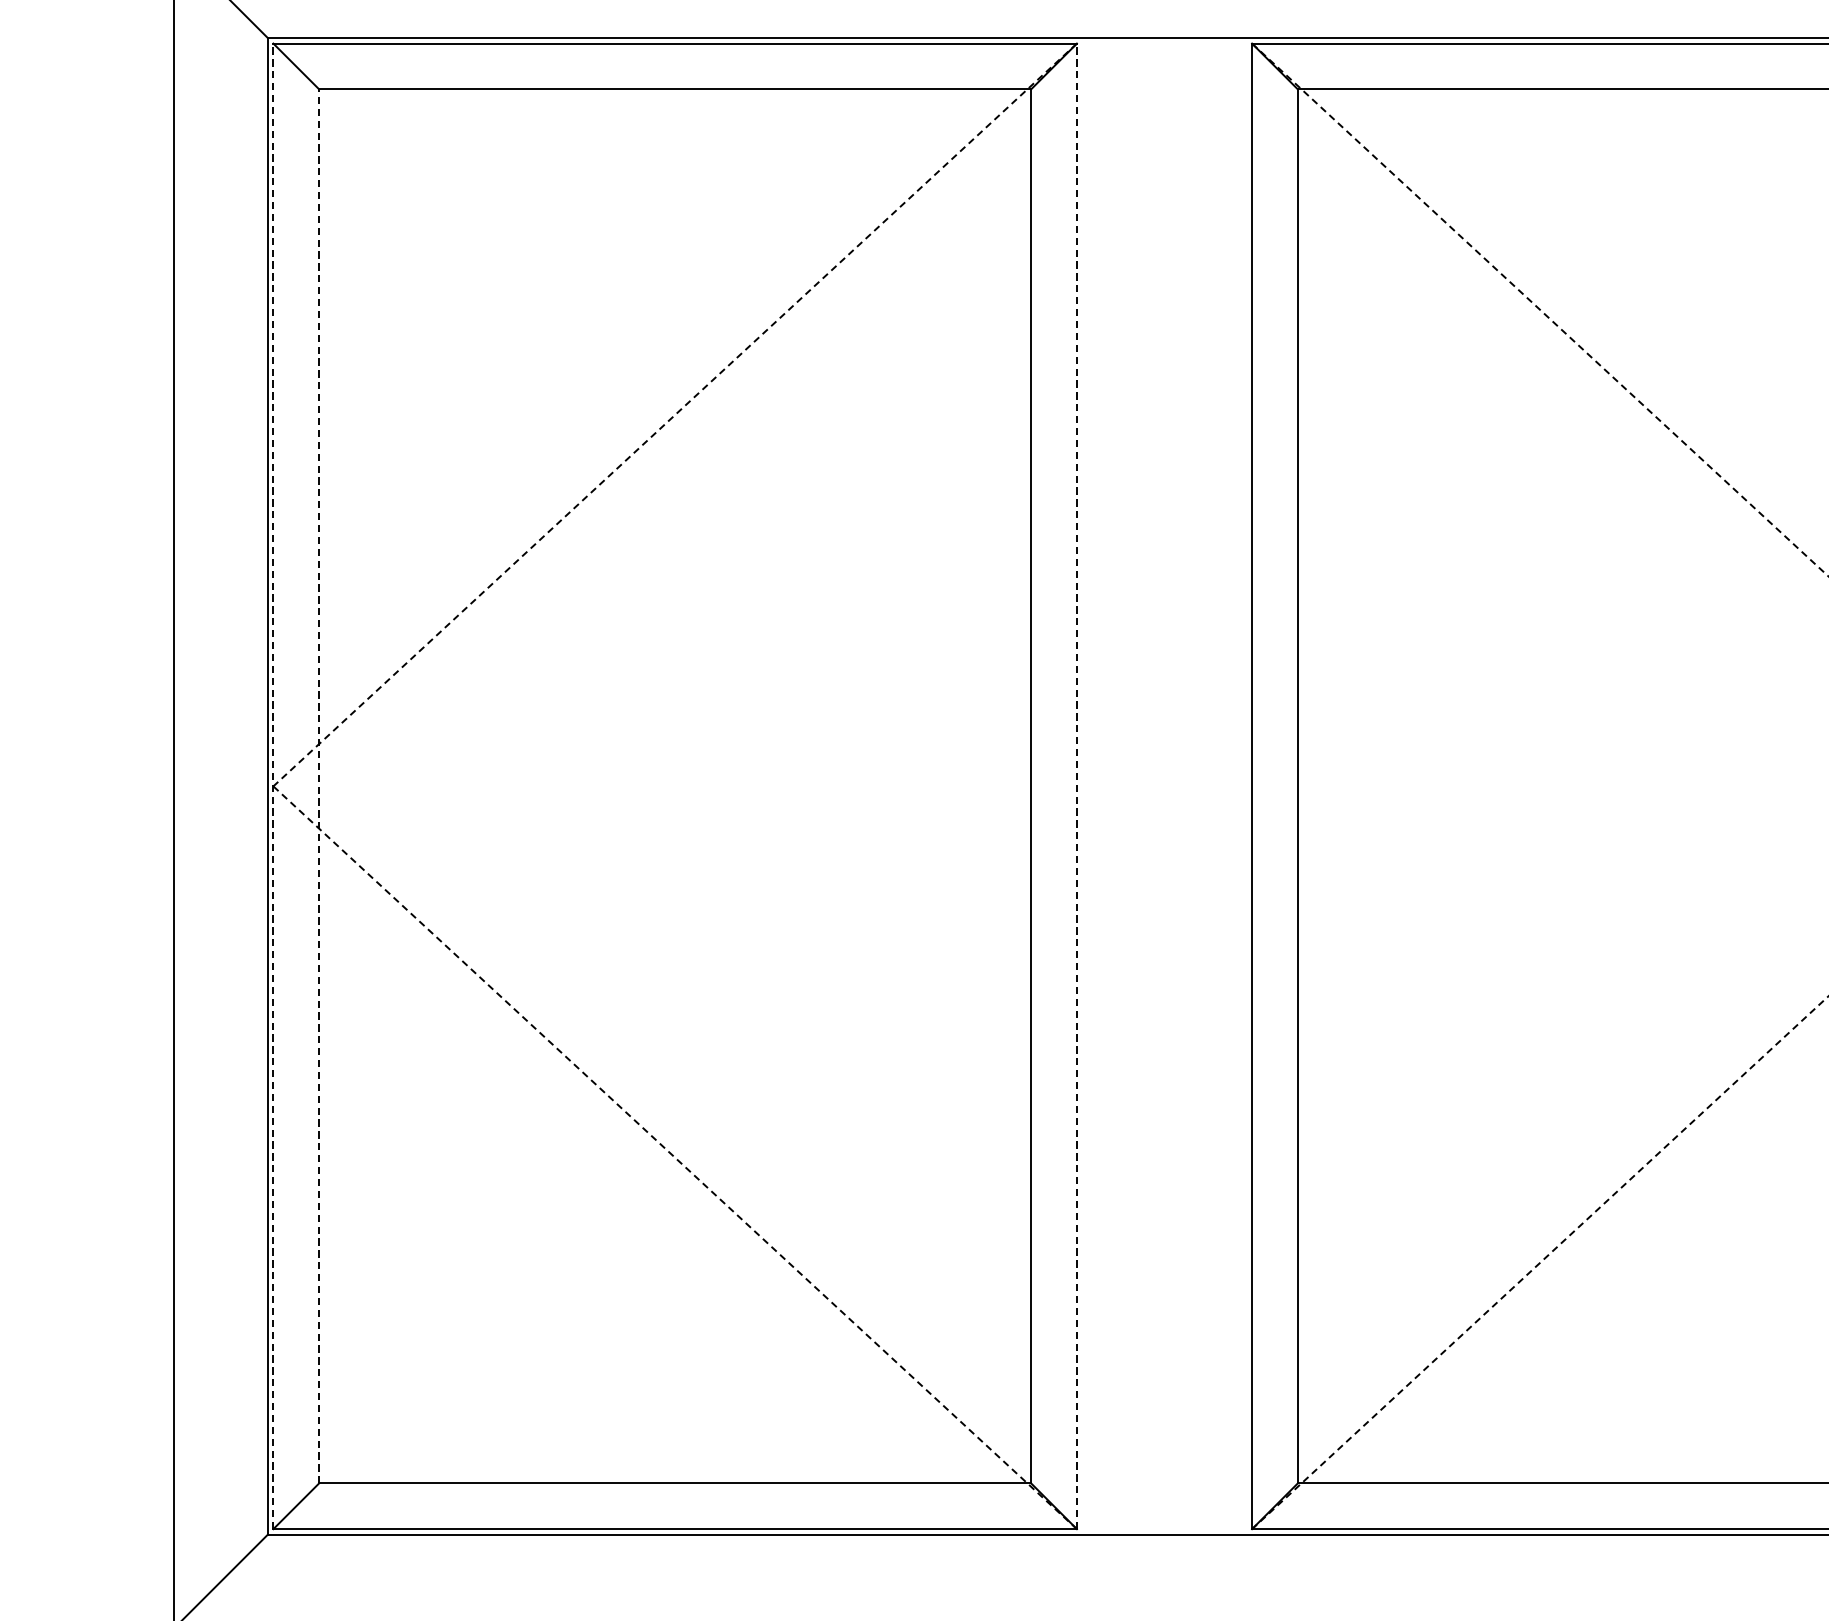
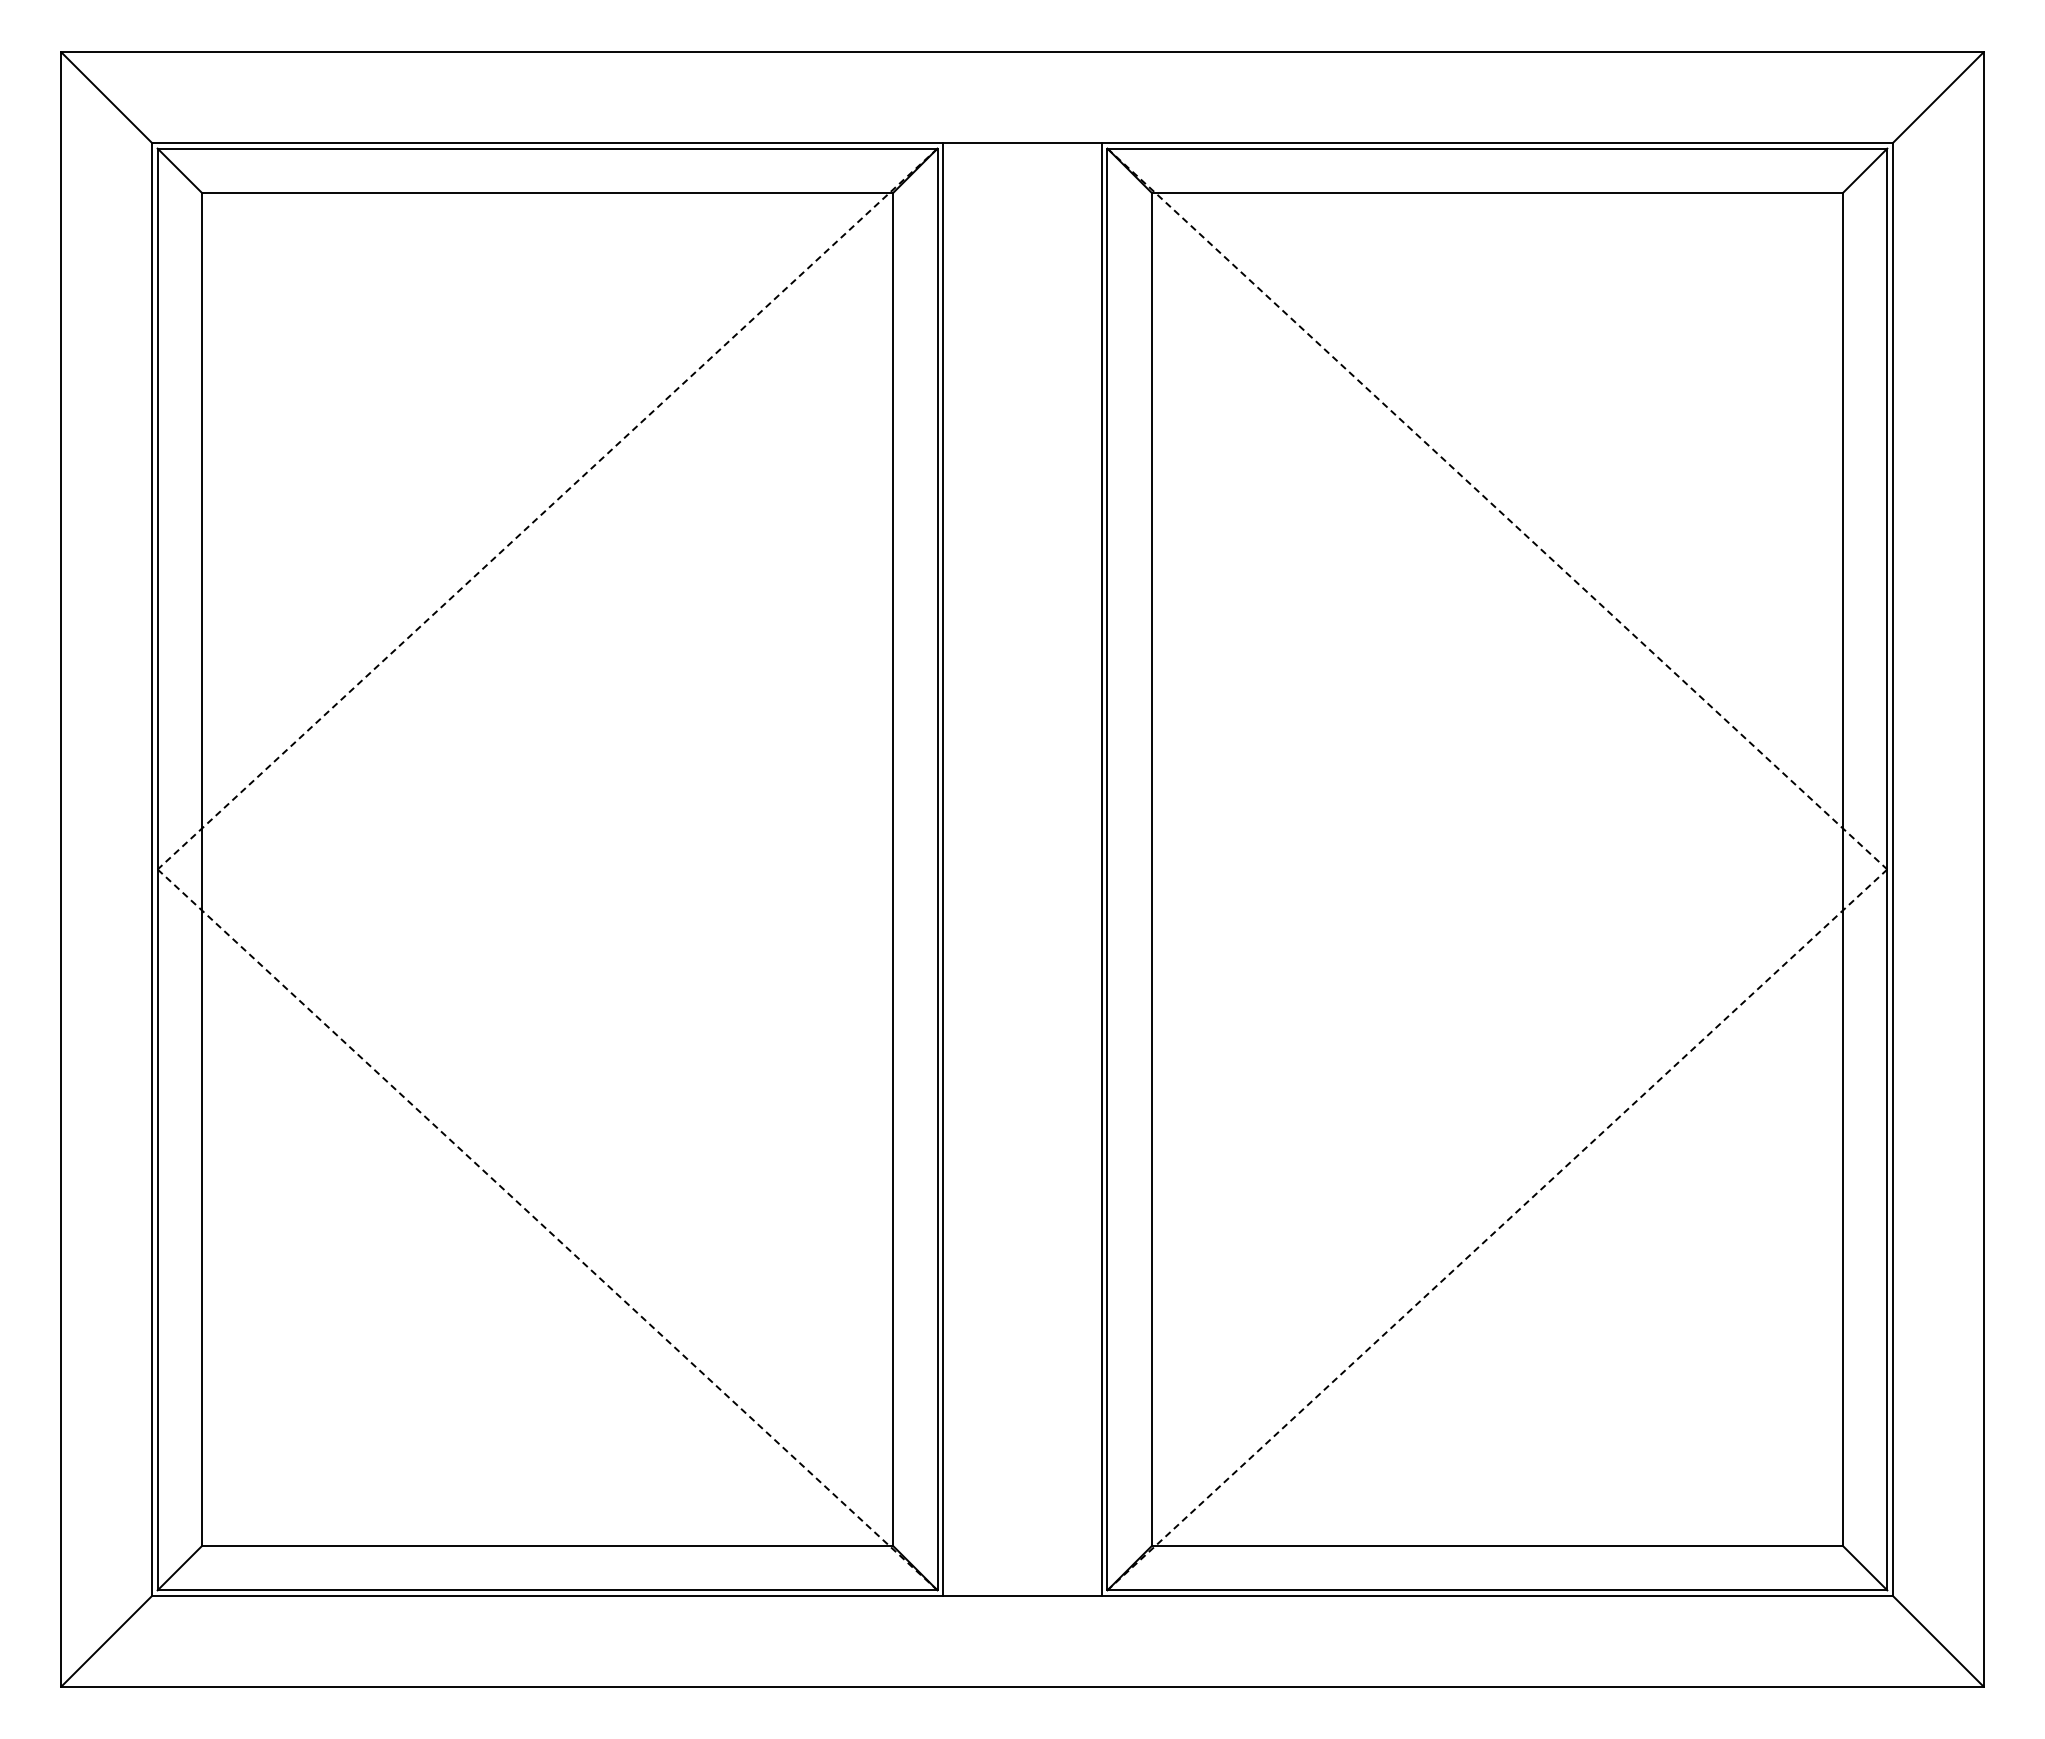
line: (319, 785) -> (202, 868), dashed -> solid
line: (273, 786) -> (157, 869), dashed -> solid
line: (1076, 786) -> (937, 869), dashed -> solid
line: (1083, 786) -> (943, 869), added
line: (1245, 786) -> (1101, 869), added

